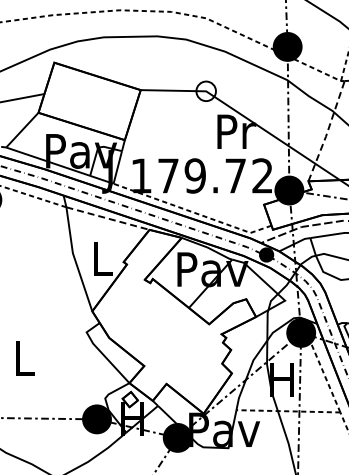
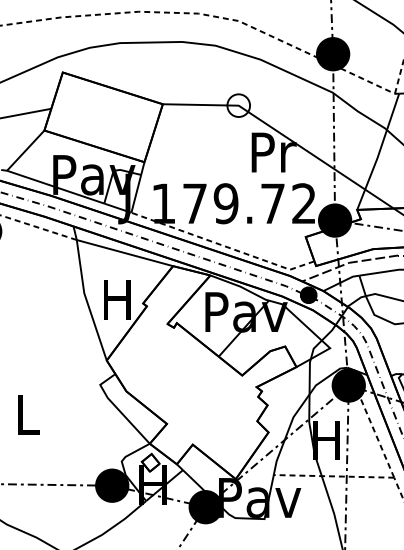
line: (327, 132) -> (379, 153), dashed -> solid
line: (108, 218) -> (125, 252), dashed -> solid
text: (101, 258) -> (117, 299), L -> H

